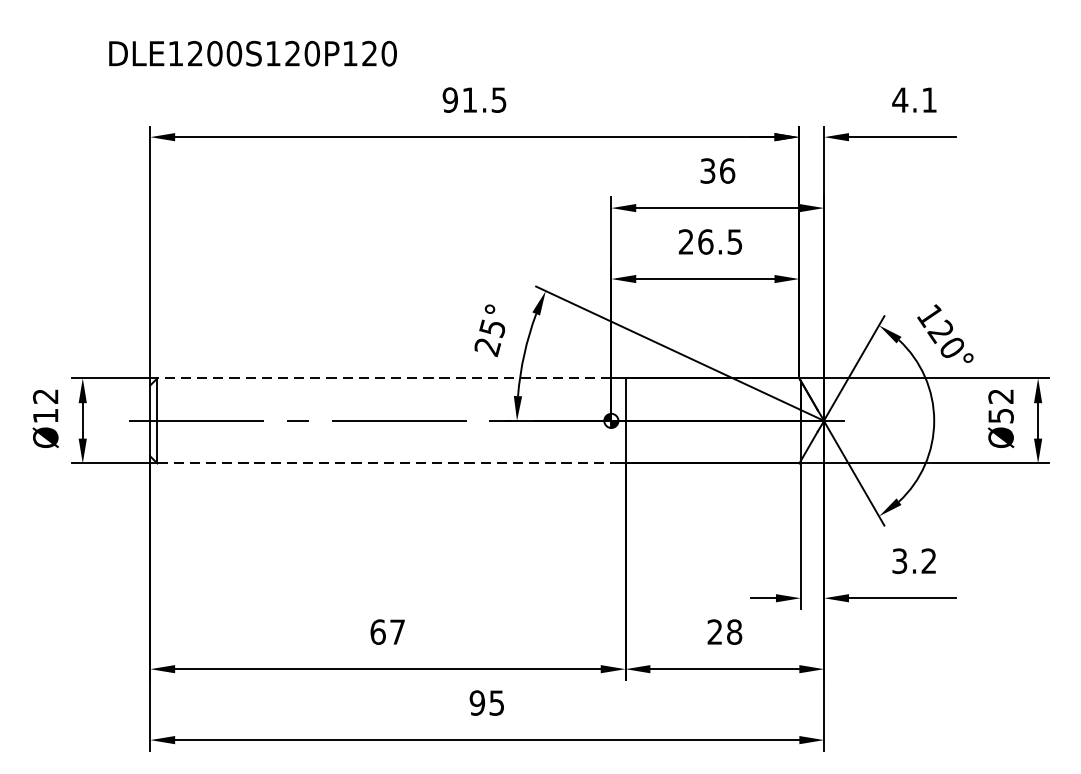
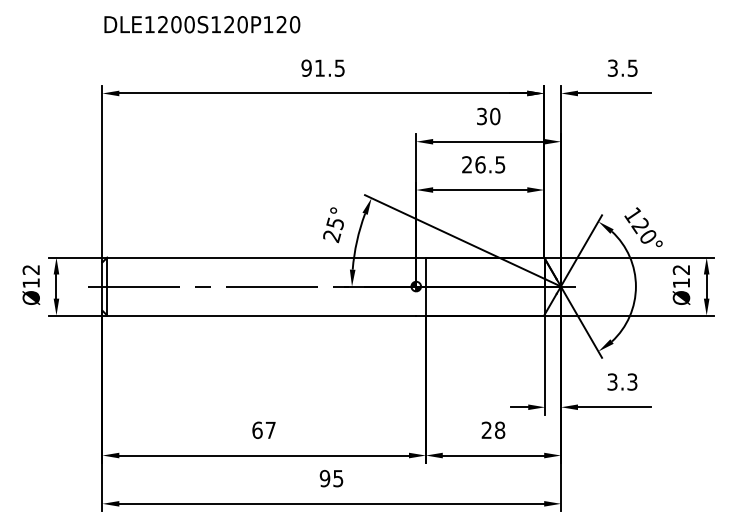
text: (253, 53) -> (202, 24), moved
text: (914, 99) -> (622, 67), 4.1 -> 3.5
text: (727, 169) -> (495, 115), 36 -> 30
line: (384, 378) -> (261, 257), dashed -> solid
text: (1001, 416) -> (681, 283), Ø52 -> Ø12
line: (385, 463) -> (262, 315), dashed -> solid
text: (929, 560) -> (632, 381), 3.2 -> 3.3

